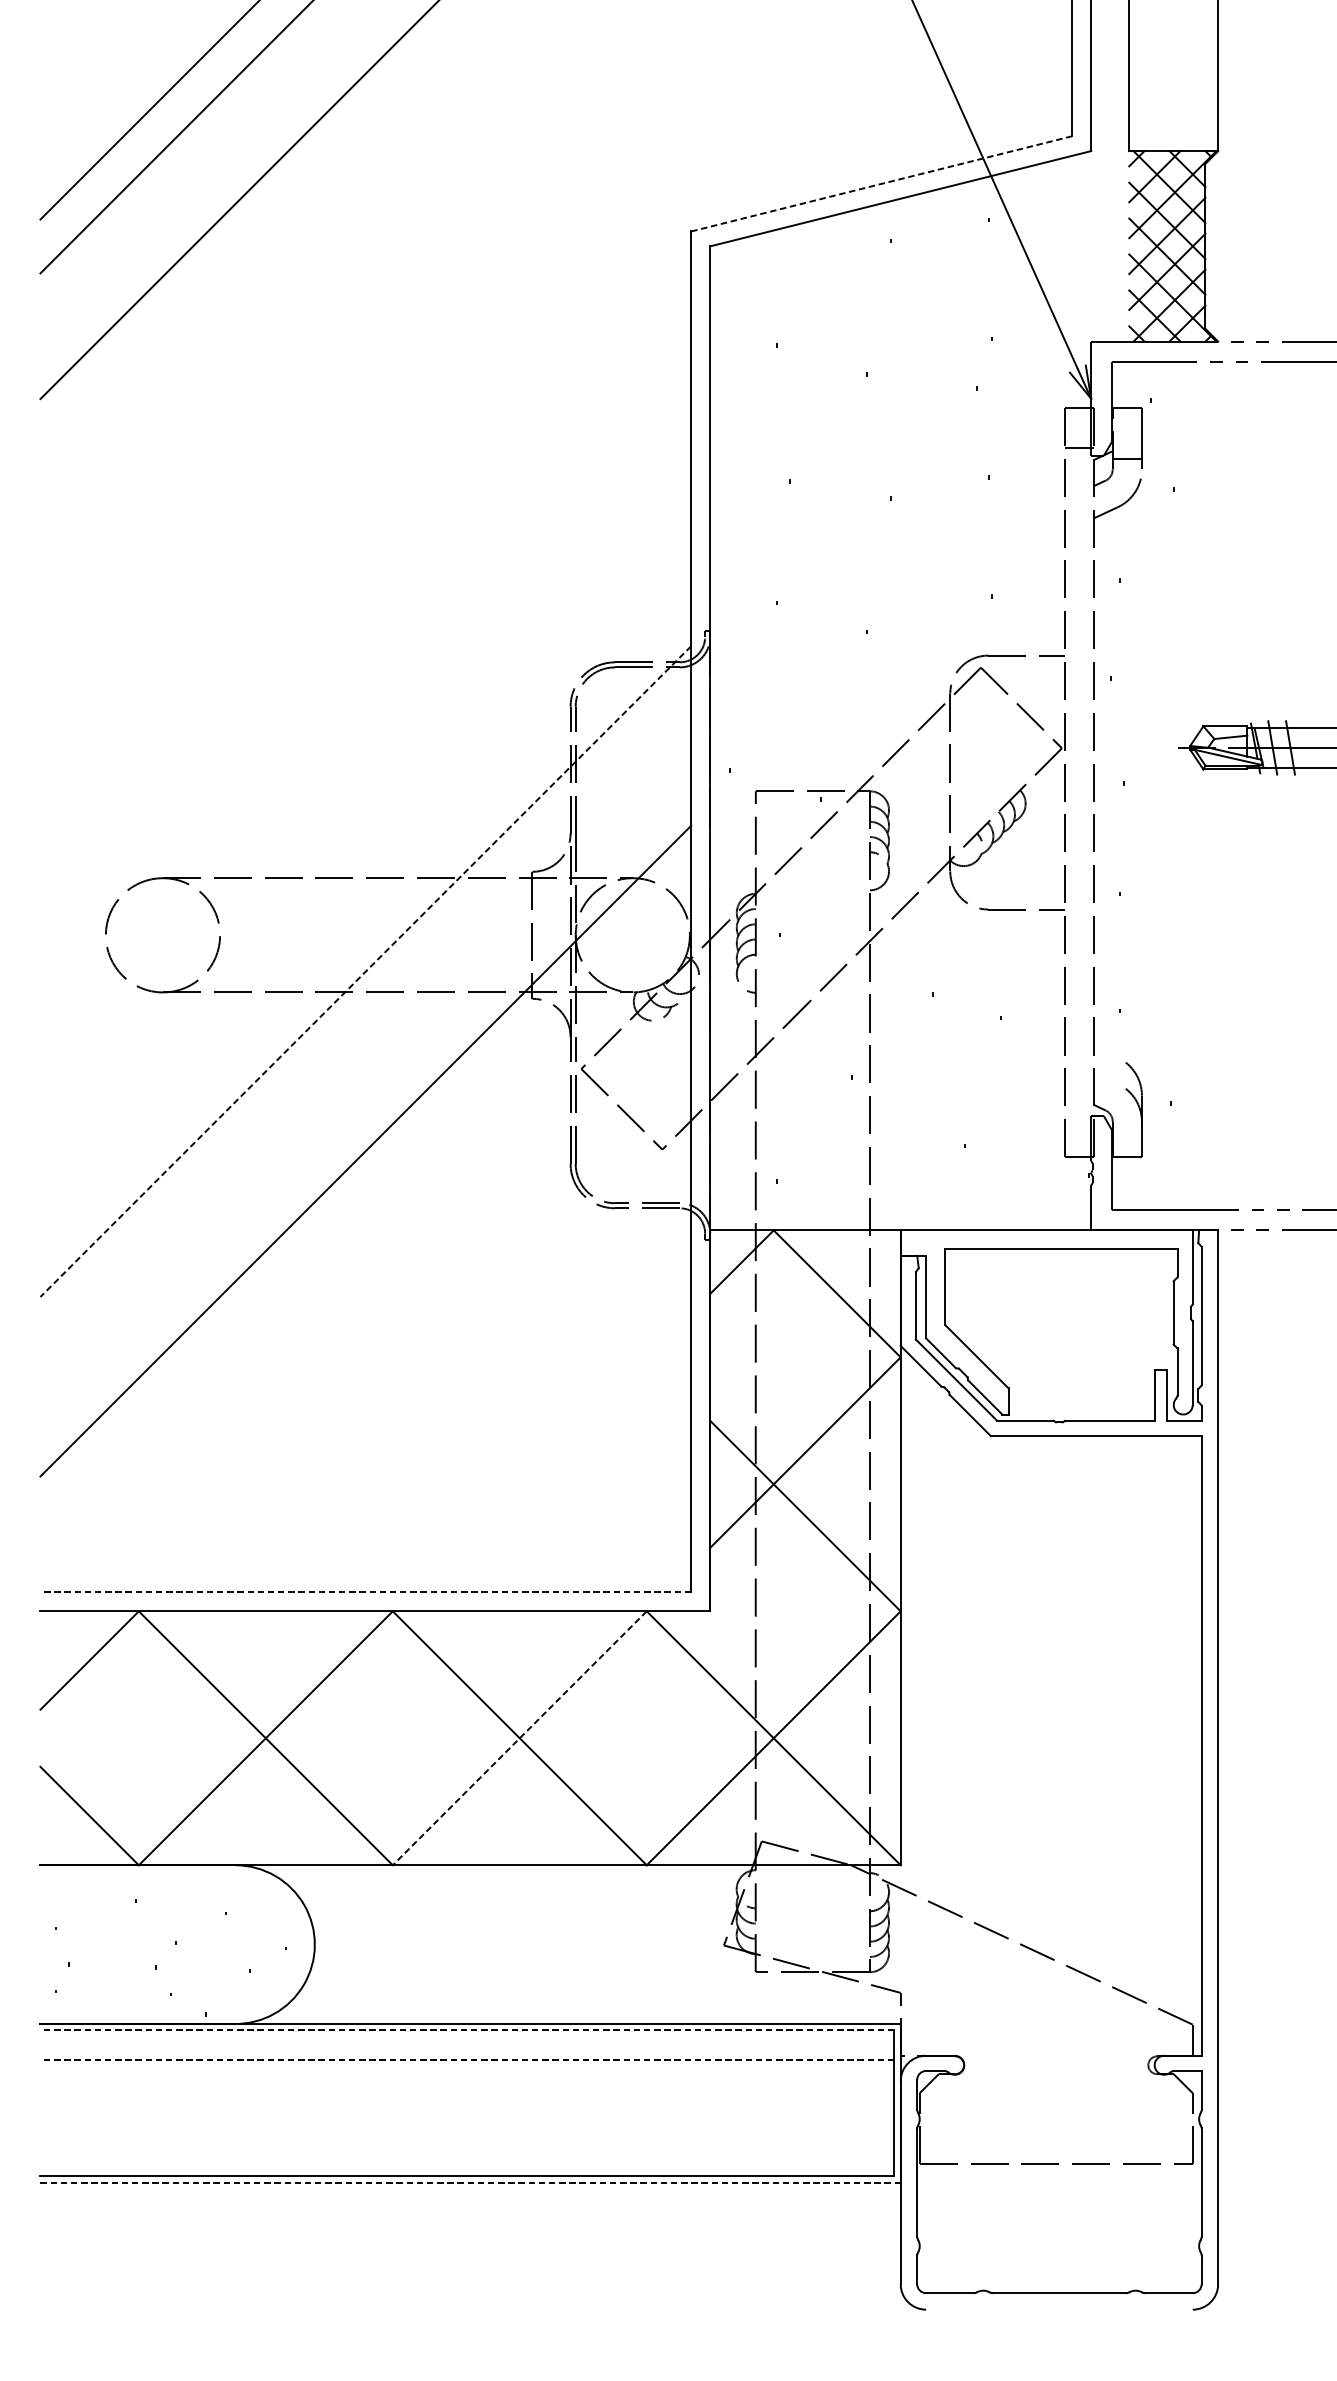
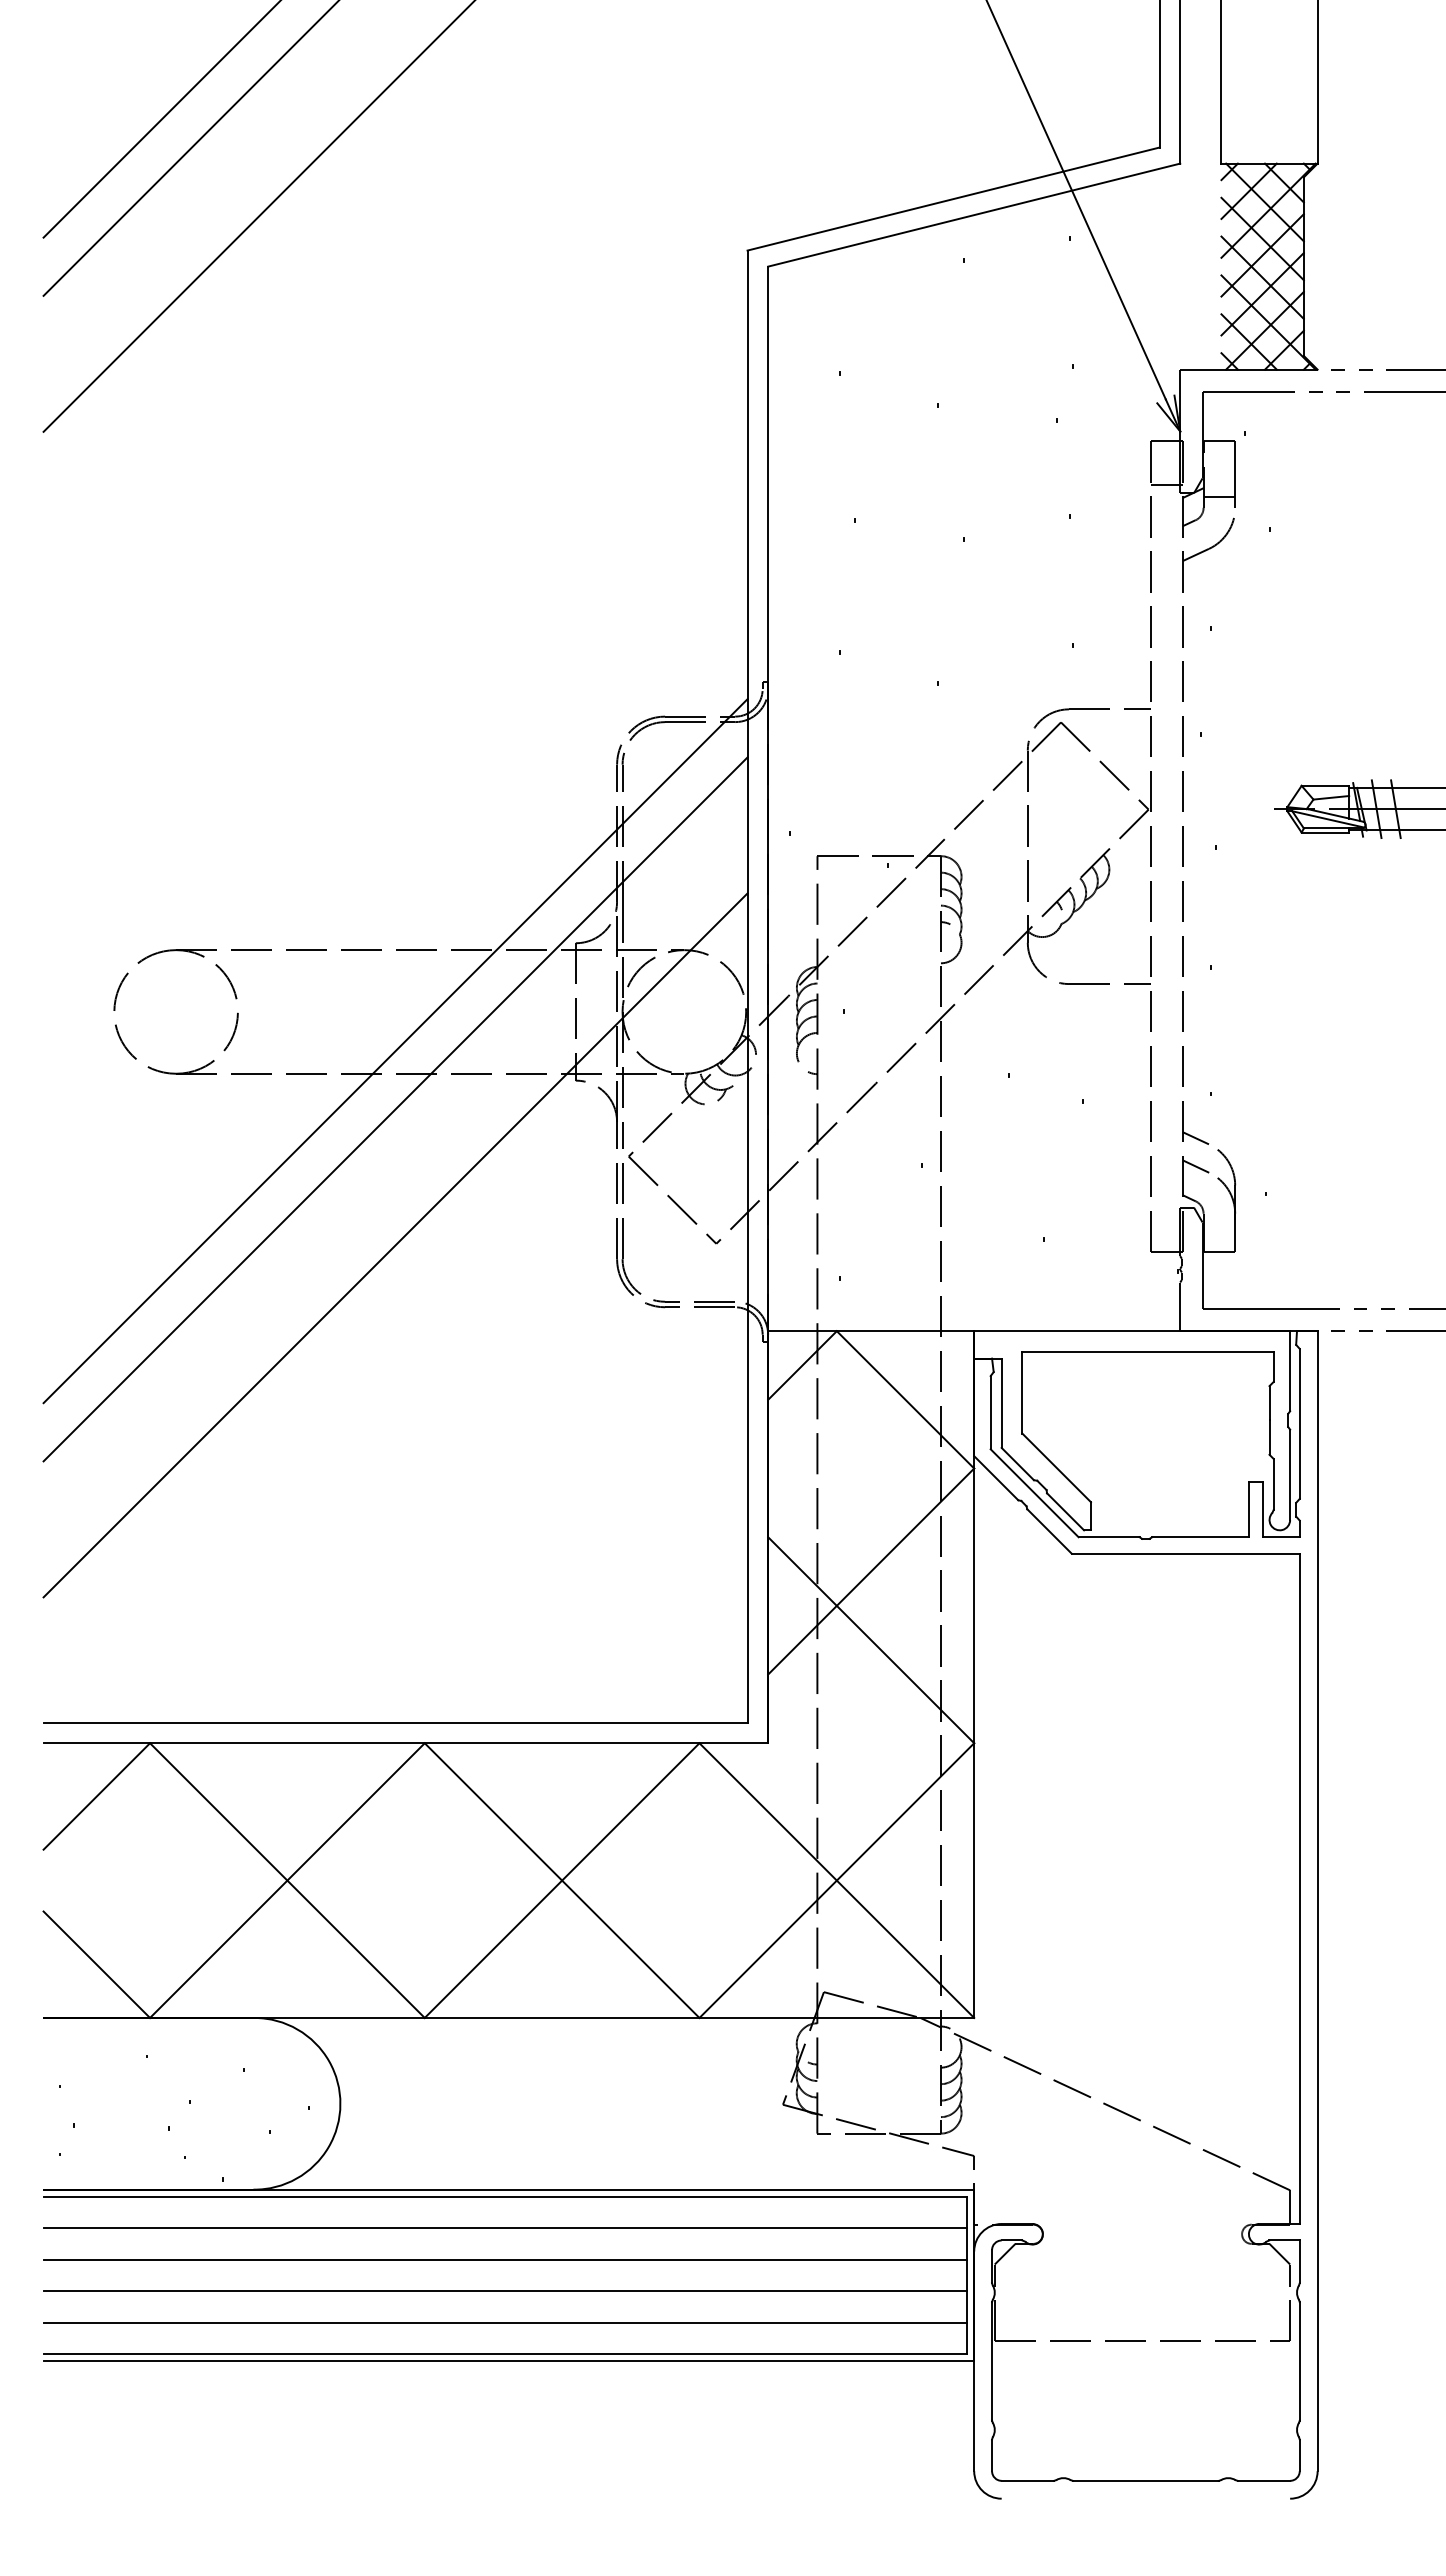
line: (882, 183) -> (954, 198), dashed -> solid
line: (365, 971) -> (395, 1051), dashed -> solid
line: (365, 1025) -> (395, 1109), added
line: (1105, 1052) -> (1195, 1138), added
line: (1105, 1078) -> (1195, 1166), added
line: (365, 1592) -> (395, 1722), dashed -> solid
line: (519, 1738) -> (561, 1880), dashed -> solid
line: (467, 2030) -> (505, 2196), dashed -> solid
line: (467, 2059) -> (505, 2228), dashed -> solid
line: (467, 2088) -> (505, 2259), added
line: (467, 2118) -> (505, 2291), added
line: (467, 2146) -> (505, 2322), added
line: (471, 2182) -> (509, 2361), dashed -> solid

